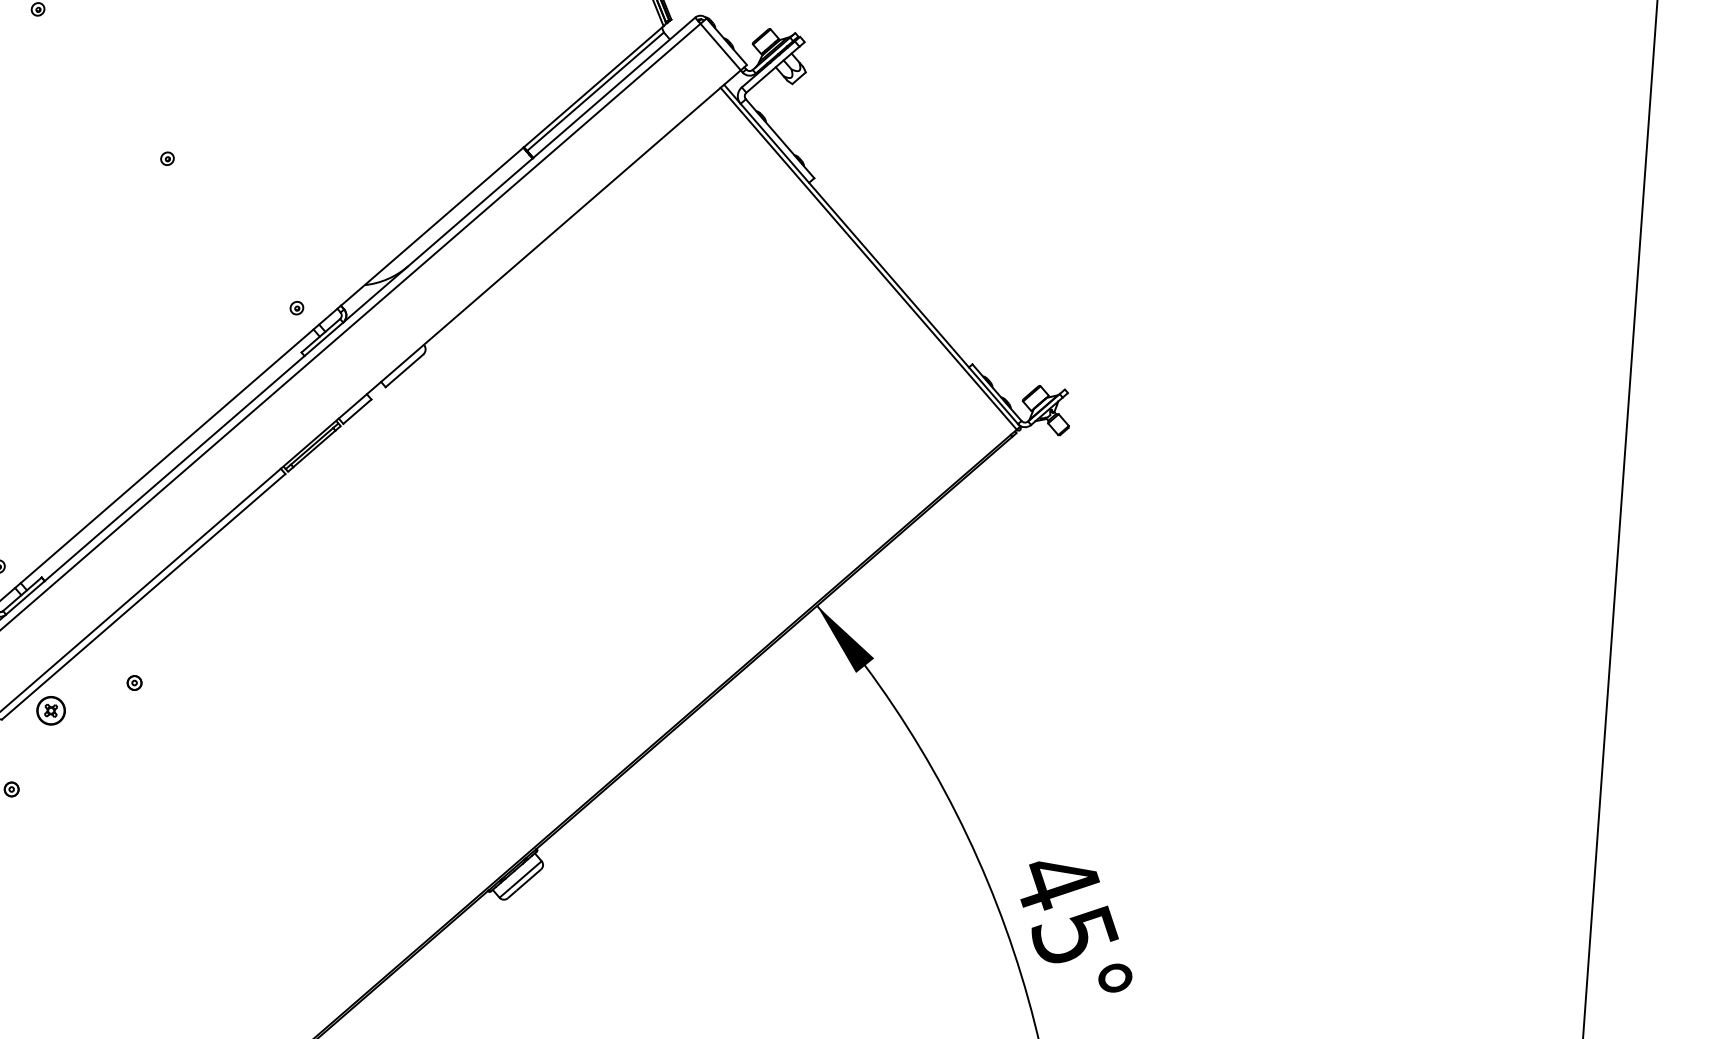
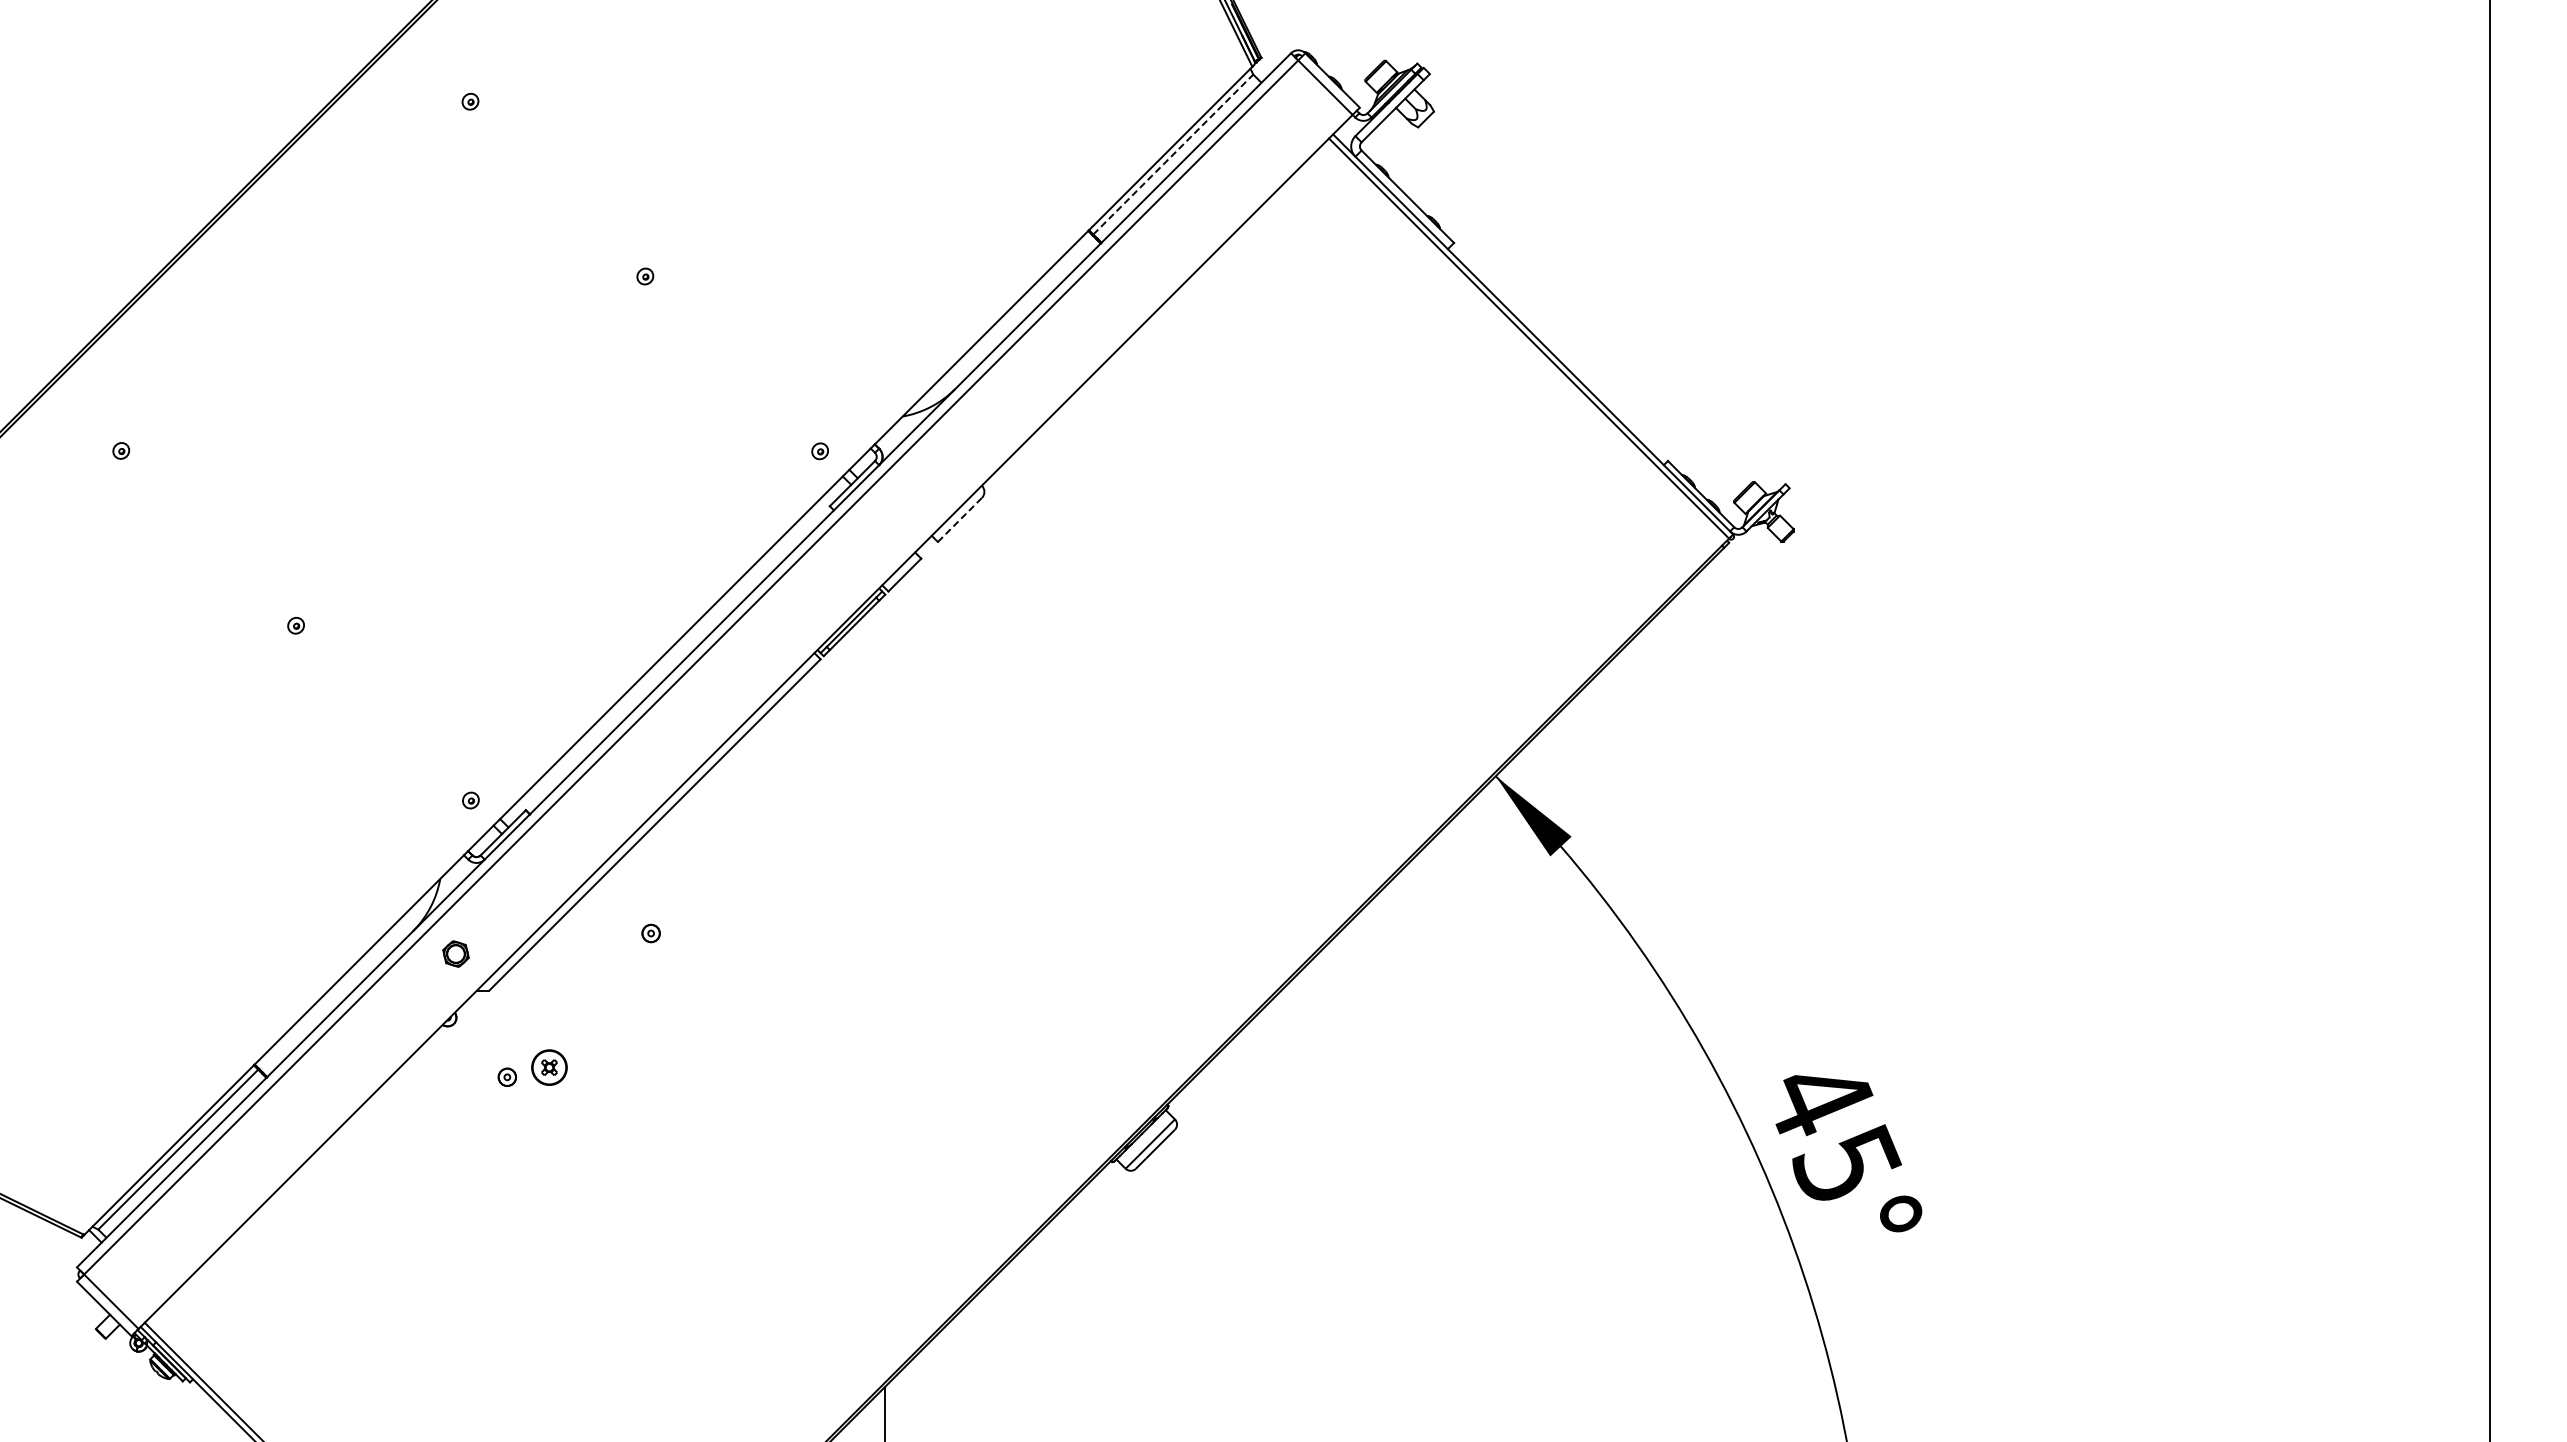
line: (595, 91) -> (1173, 154), solid -> dashed
line: (404, 370) -> (960, 519), solid -> dashed
part: (51, 710) -> (549, 1067), moved

